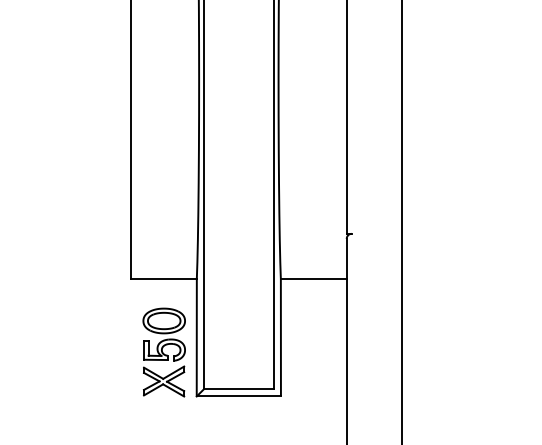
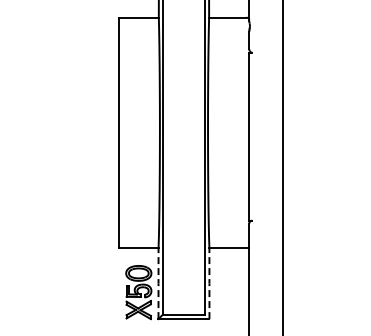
line: (196, 337) -> (158, 283), solid -> dashed
line: (281, 337) -> (209, 283), solid -> dashed

